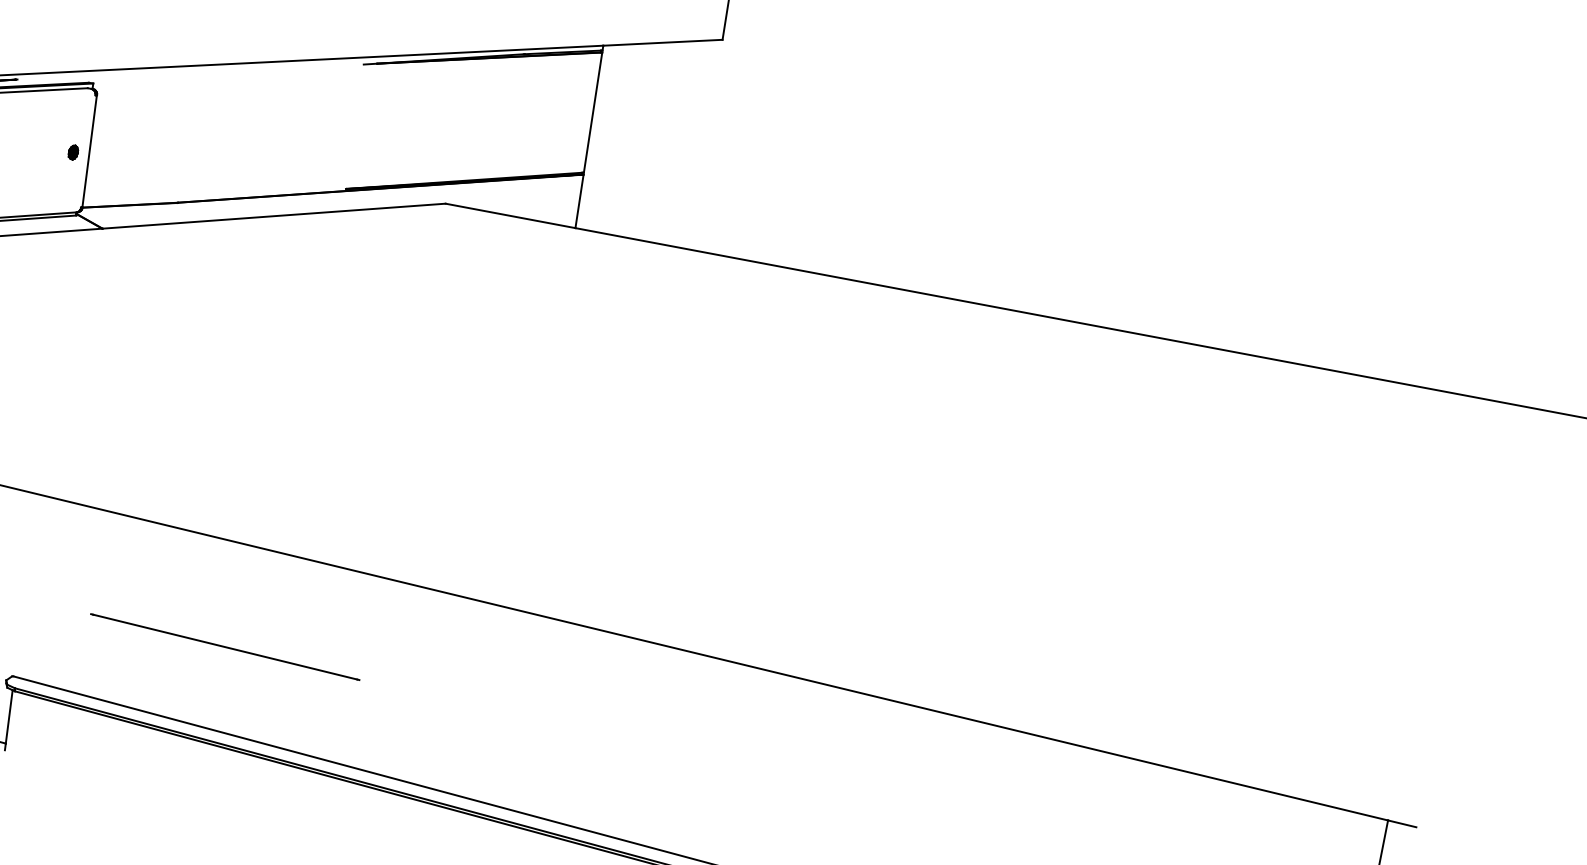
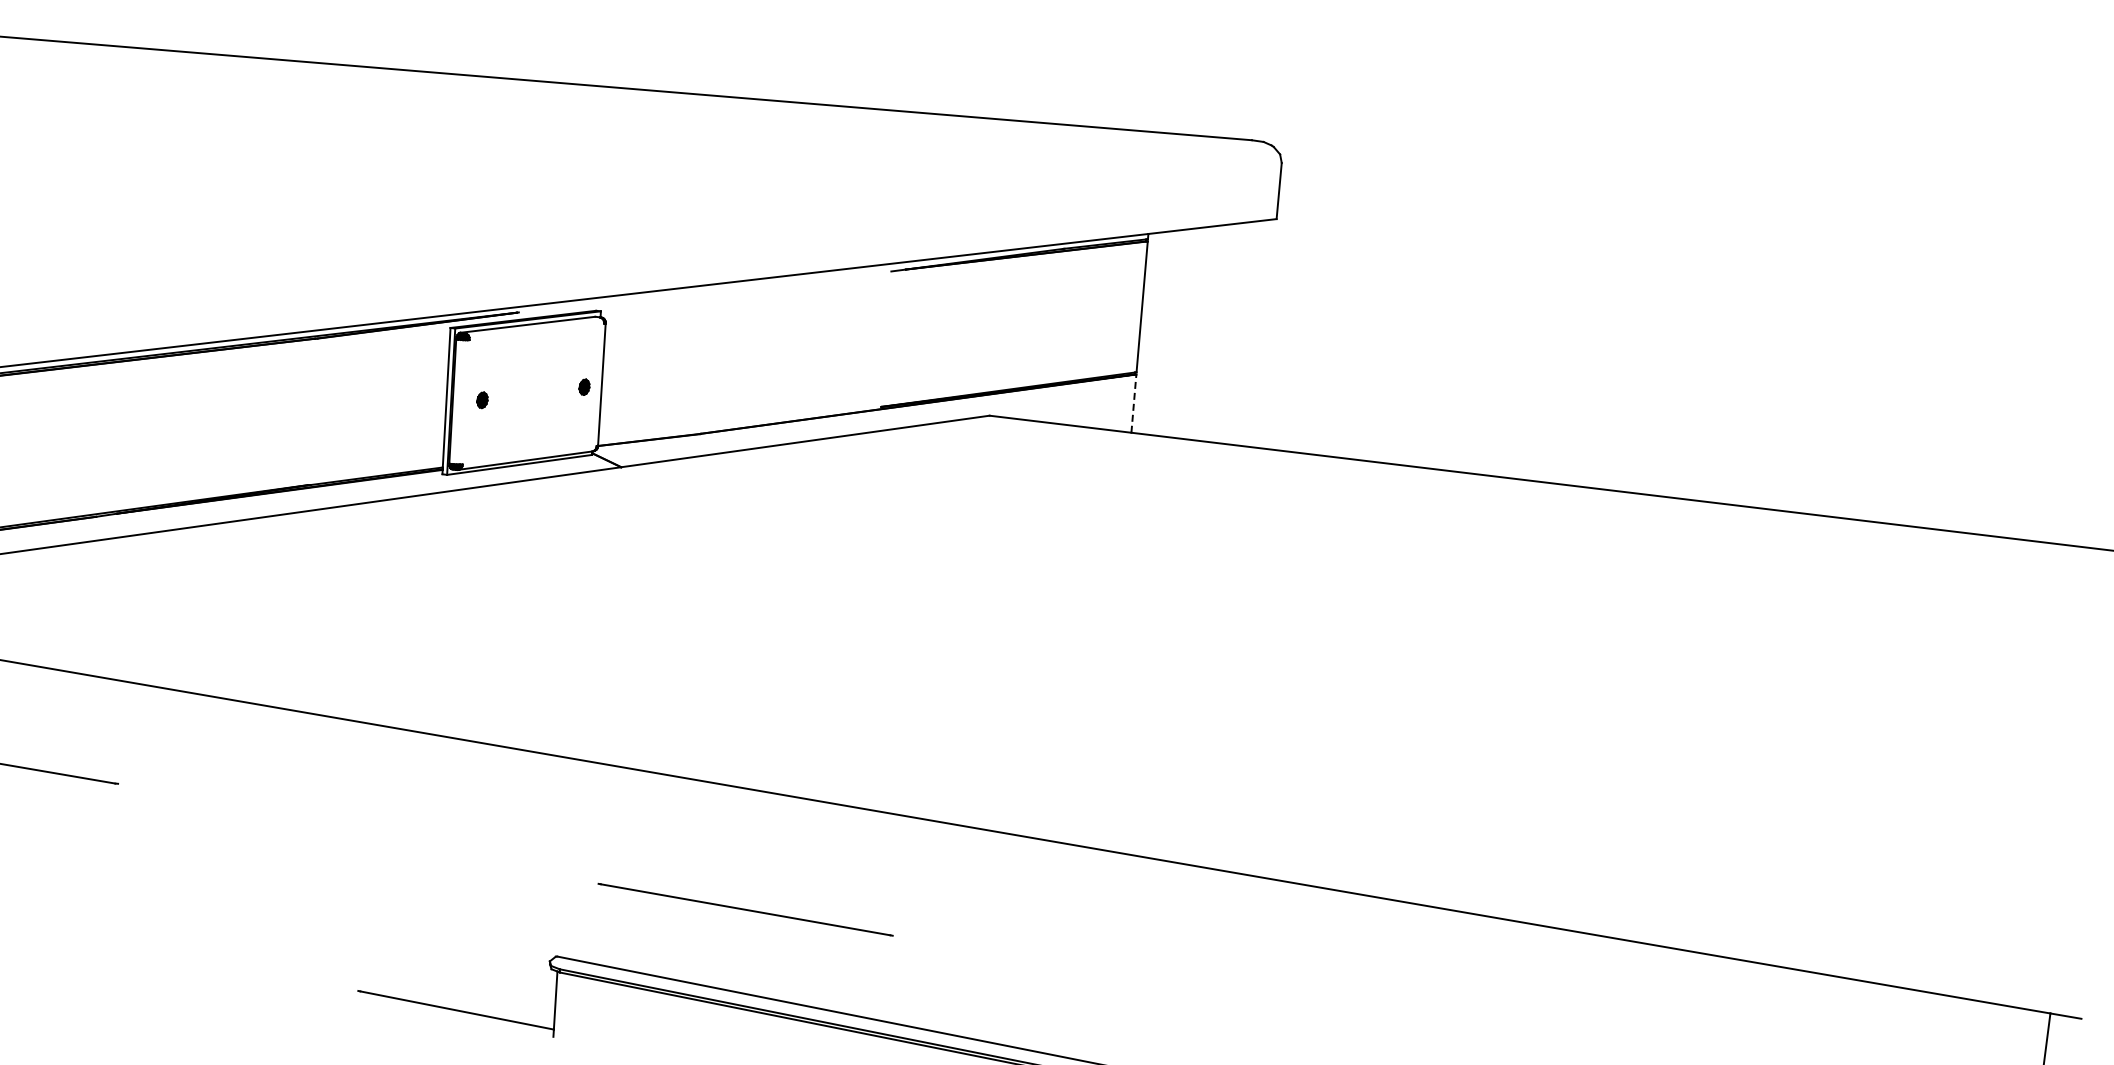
line: (579, 201) -> (1133, 403), solid -> dashed
line: (225, 646) -> (745, 909), moved

